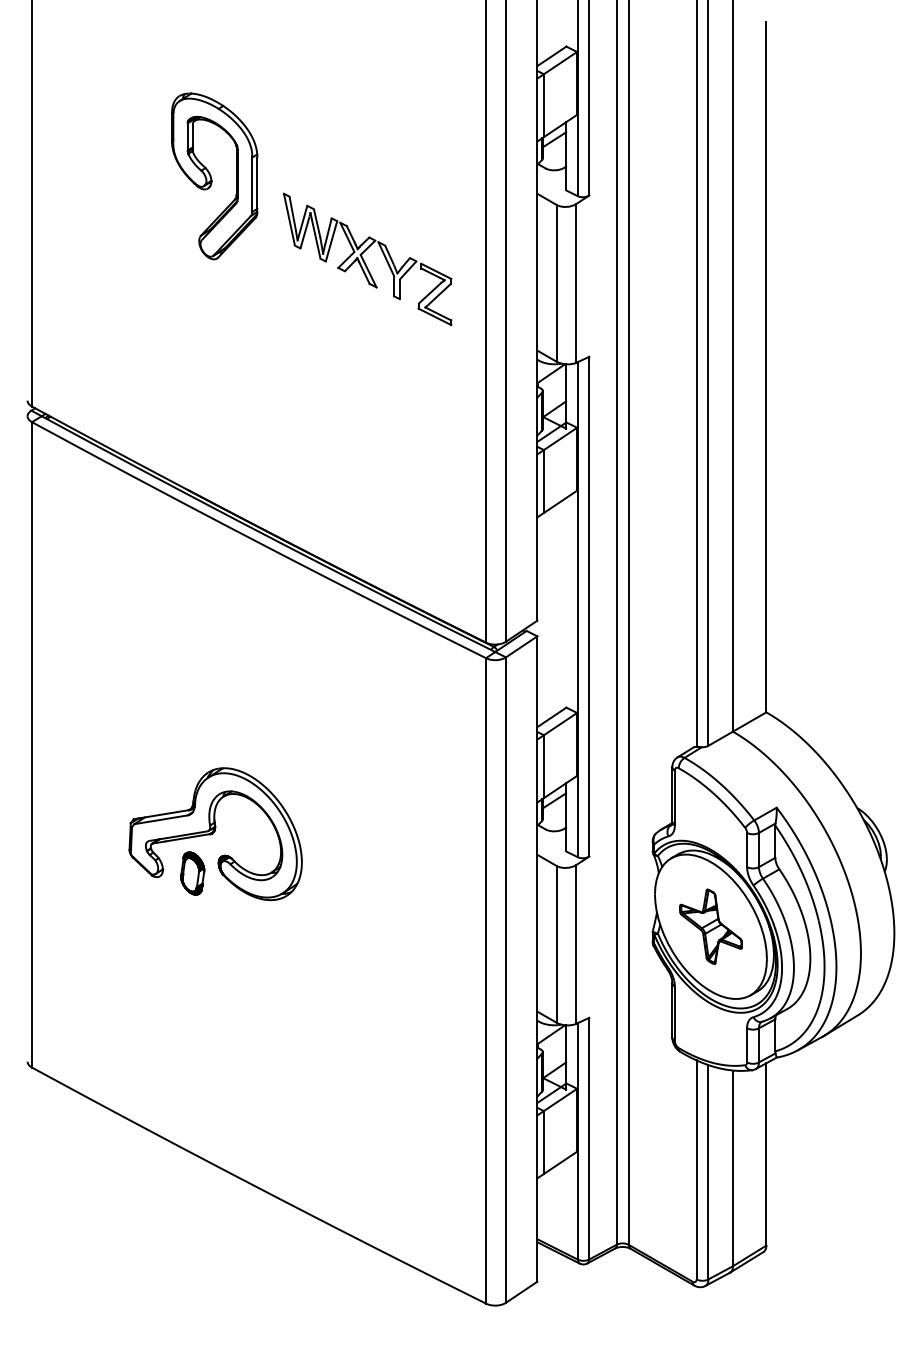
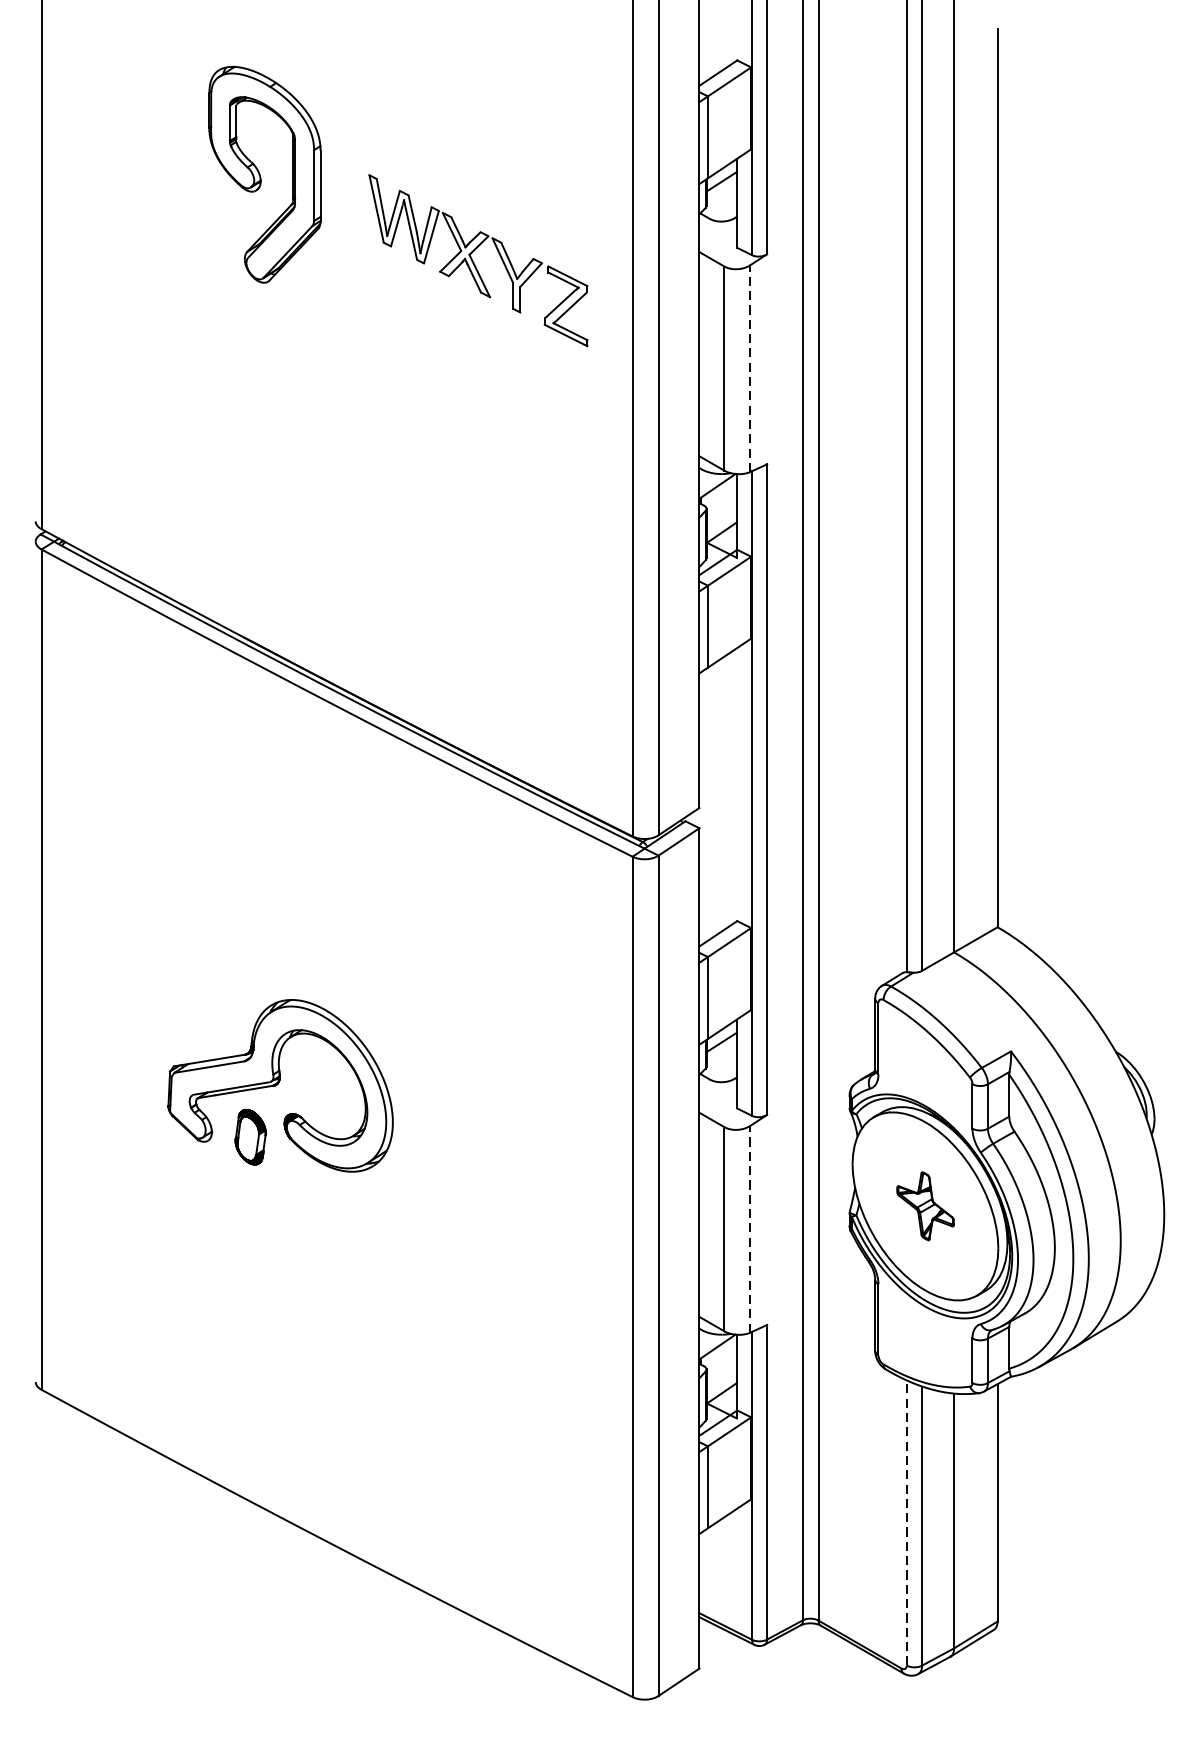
part: (214, 176) -> (264, 174), moved
part: (367, 259) -> (478, 260), moved
line: (576, 282) -> (750, 367), solid -> dashed
part: (710, 926) -> (924, 1206), size x0.7
line: (576, 943) -> (750, 1228), solid -> dashed
line: (696, 1169) -> (906, 1522), solid -> dashed

